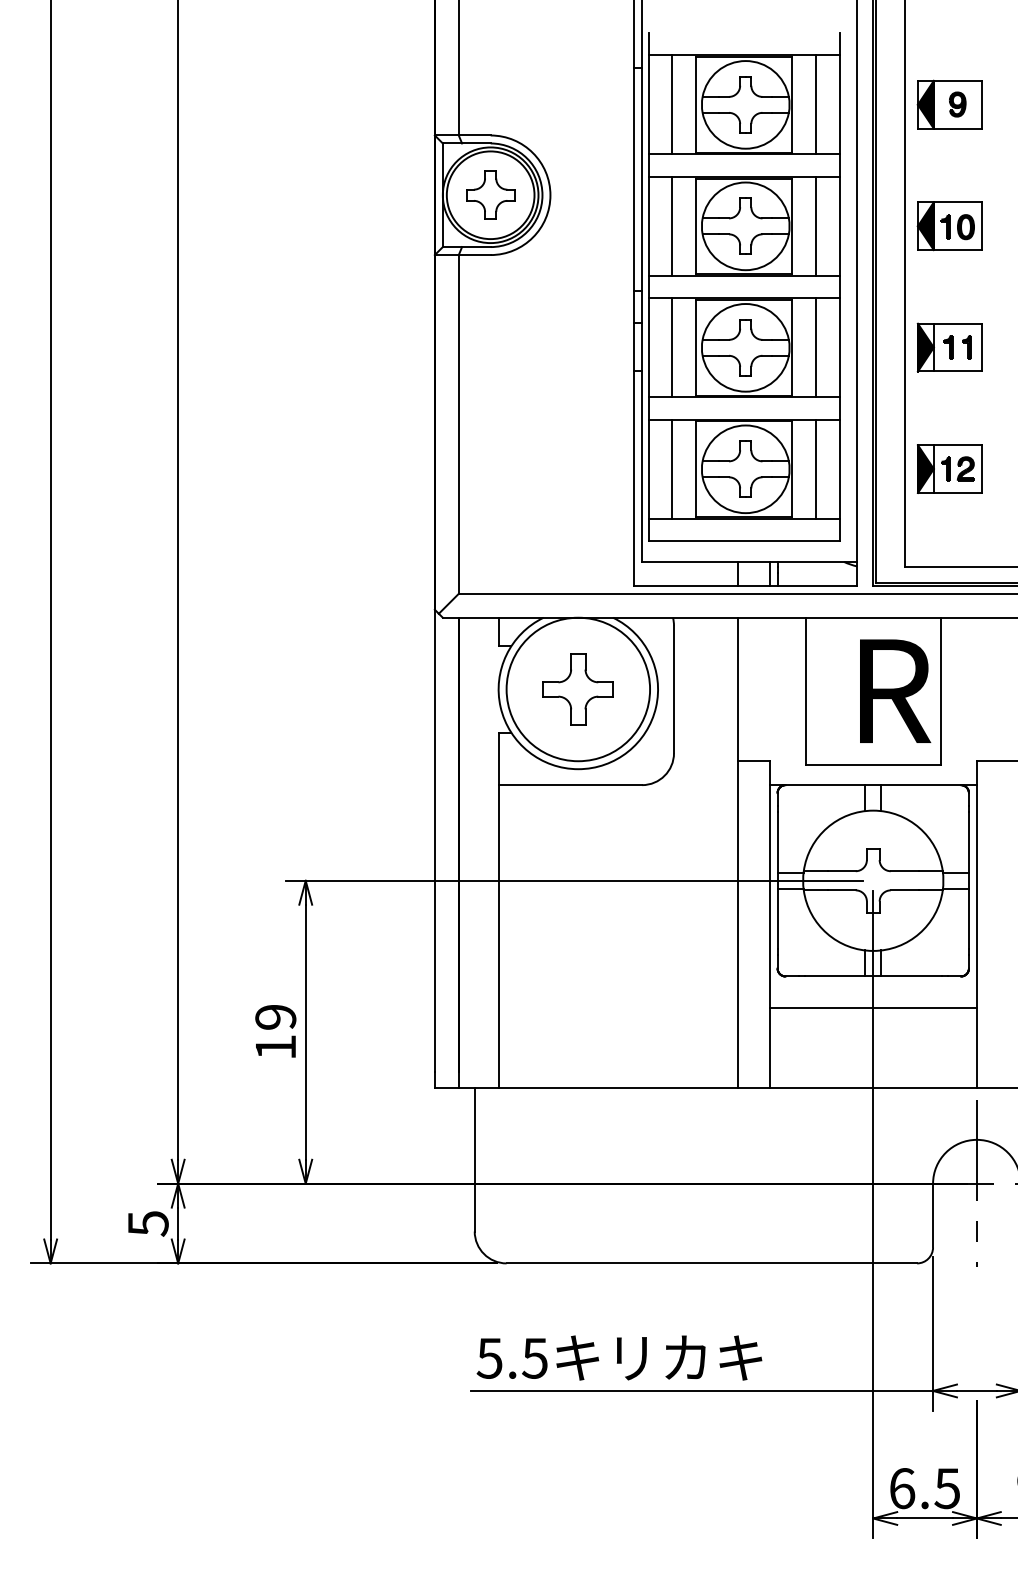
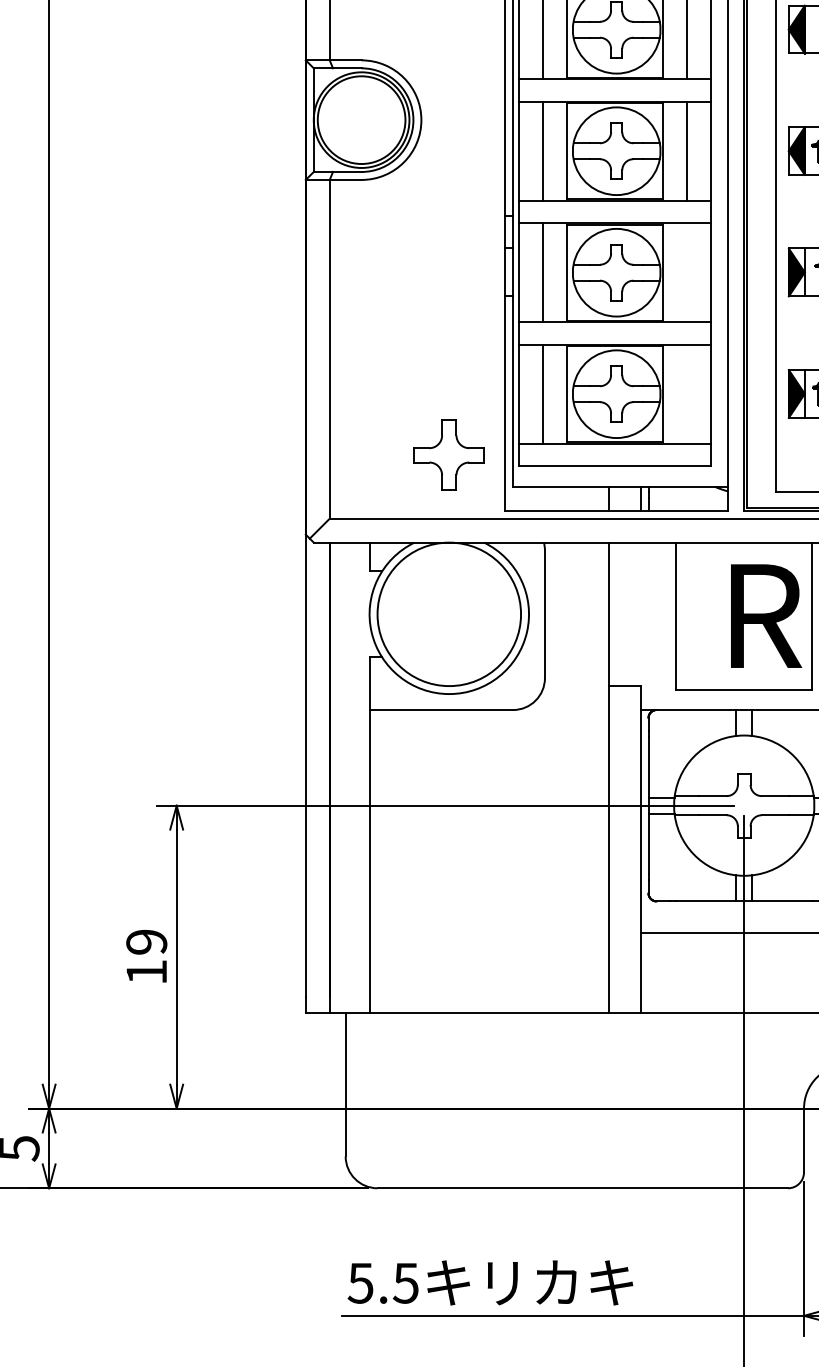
part: (490, 194) -> (361, 119), removed
line: (815, 347) -> (686, 272), removed
line: (815, 468) -> (686, 393), removed
part: (577, 689) -> (448, 455), moved

